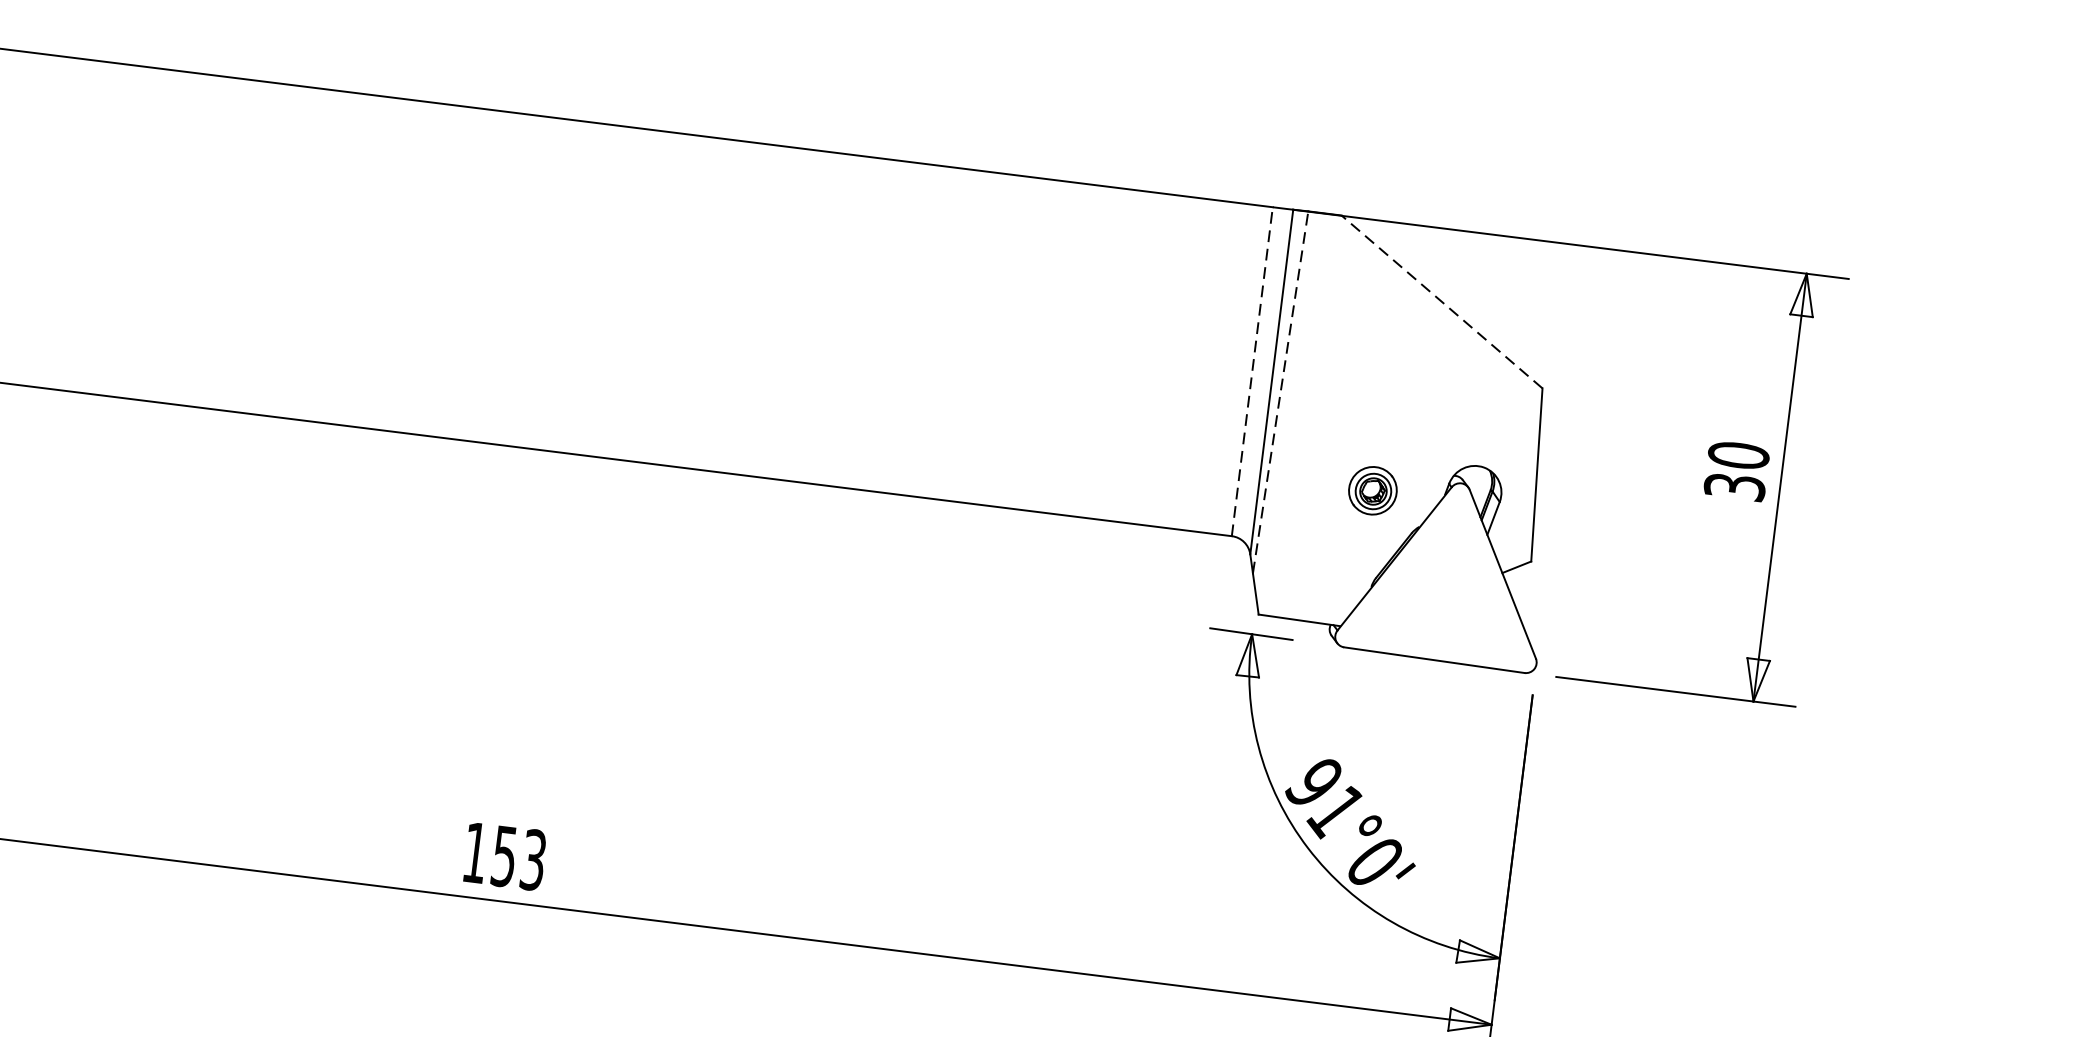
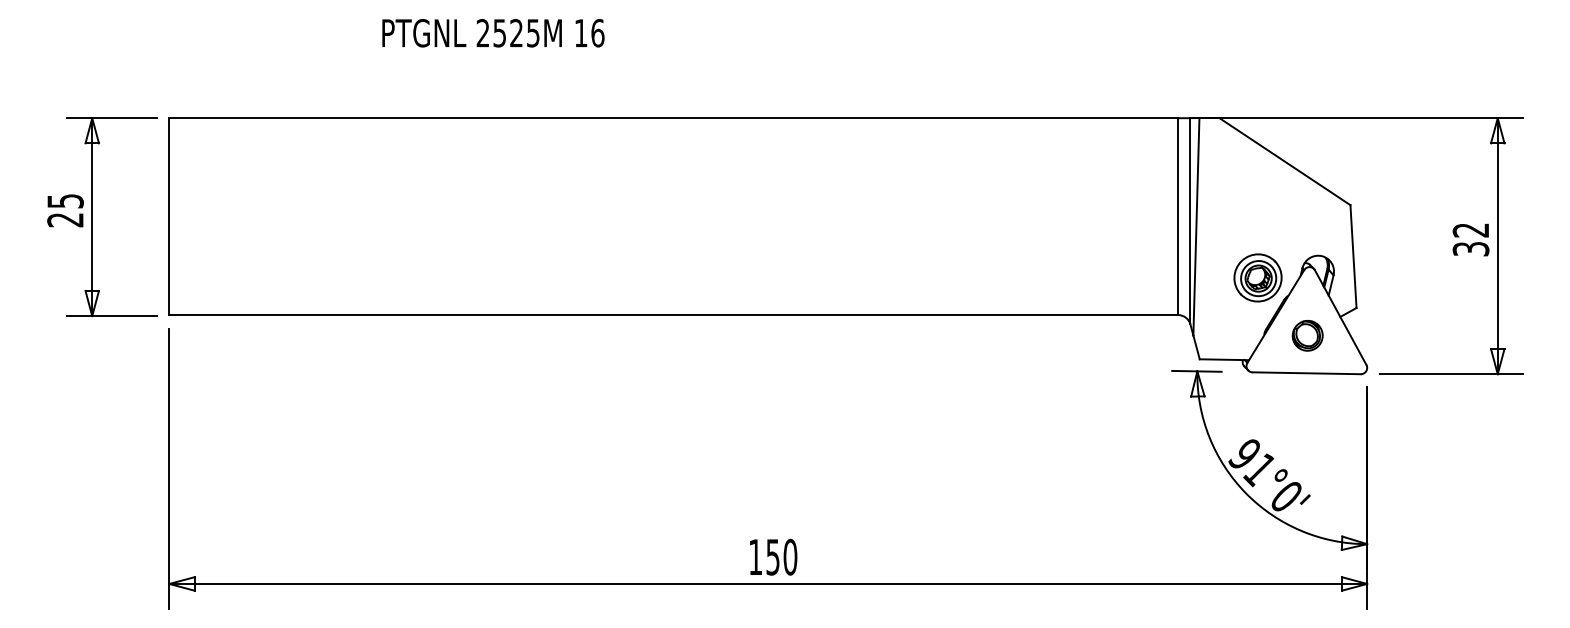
line: (1441, 301) -> (1284, 161), dashed -> solid
line: (1252, 371) -> (1178, 216), dashed -> solid
line: (1280, 391) -> (1196, 226), dashed -> solid
text: (1738, 454) -> (1470, 229), 30 -> 32
part: (1372, 489) -> (1257, 277), size x1.67
part: (1443, 597) -> (1307, 335), added
text: (533, 858) -> (790, 556), 153 -> 150

